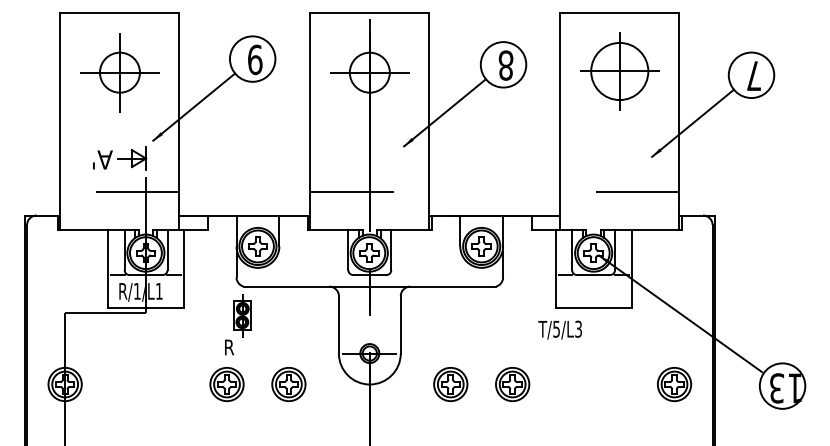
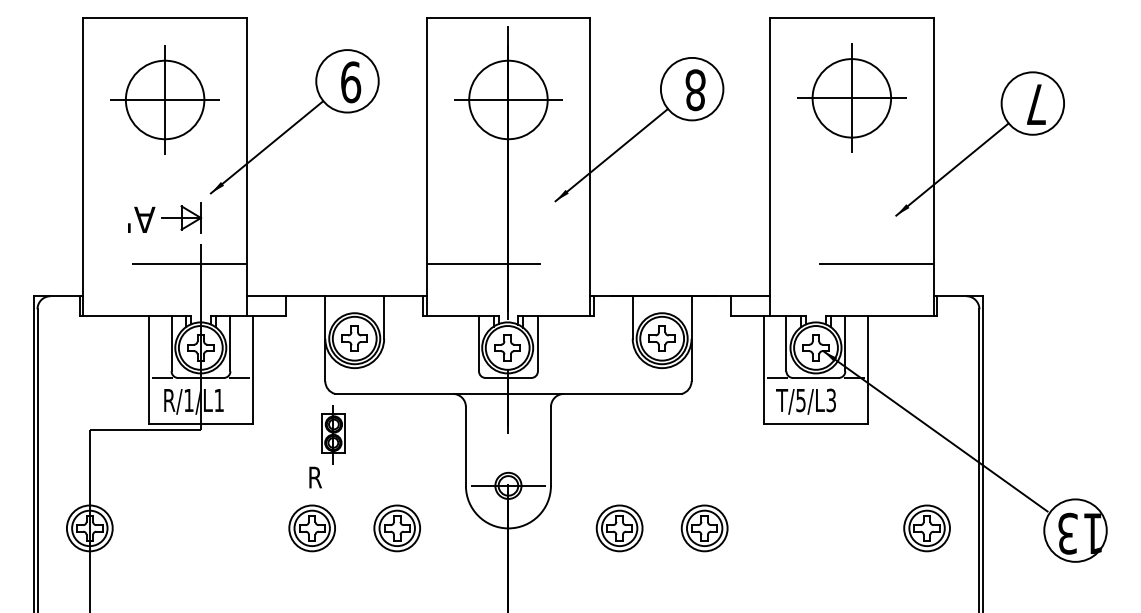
circle: (119, 72) -> (164, 99), size x1.43
circle: (369, 72) -> (508, 99), size x1.43
text: (559, 329) -> (805, 401), moved

